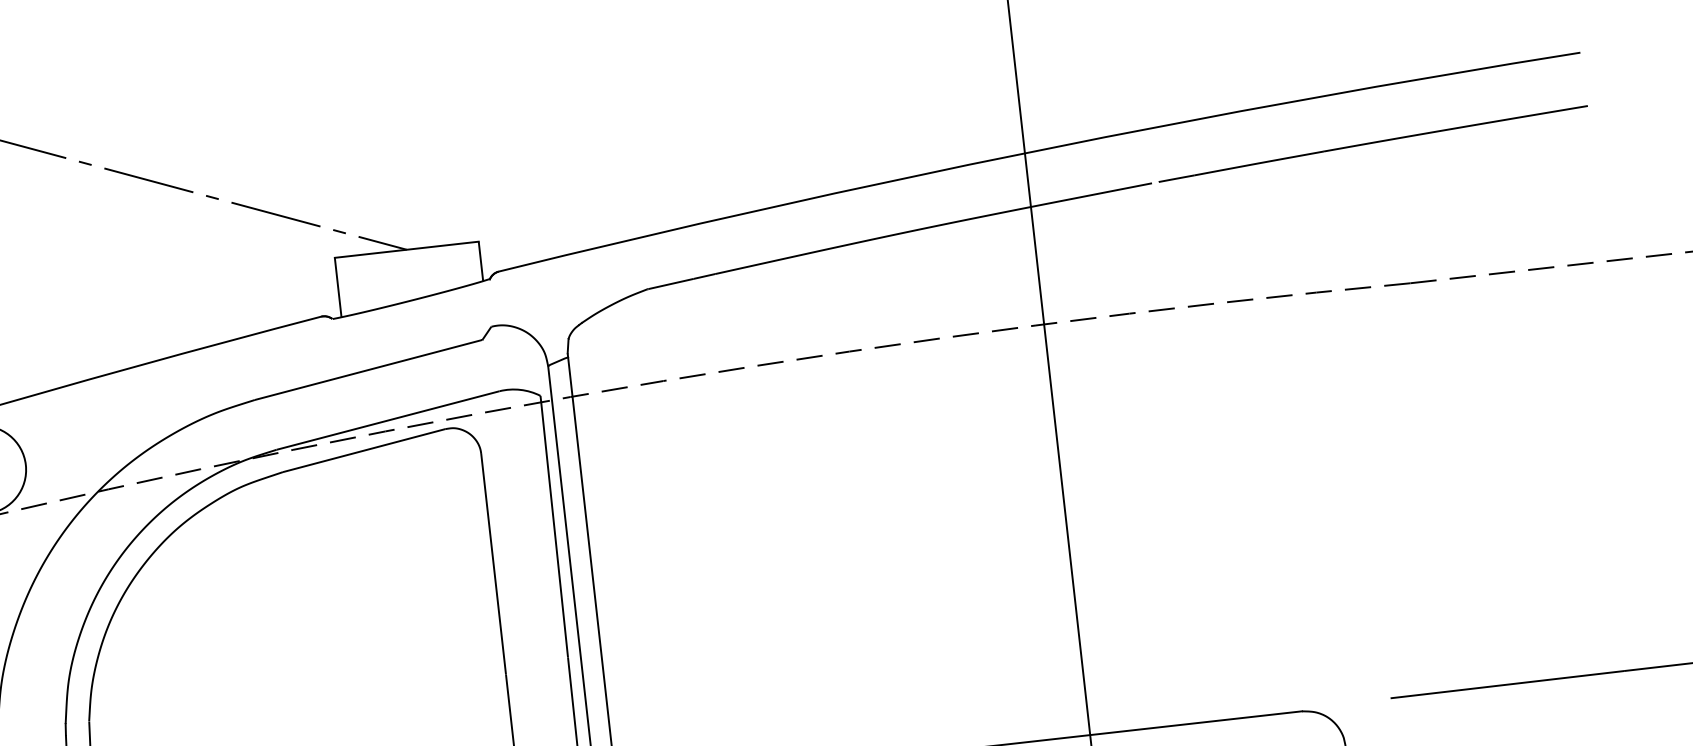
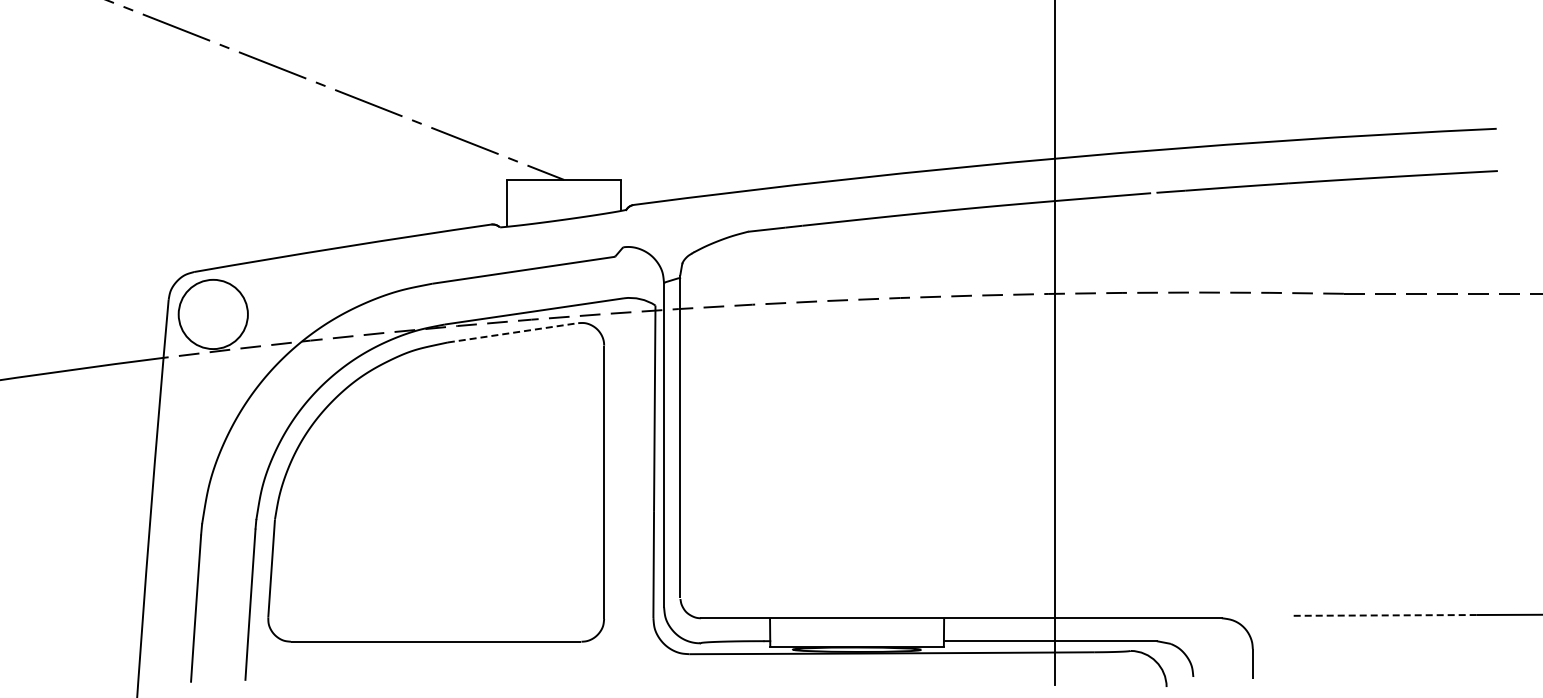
line: (364, 450) -> (513, 332), solid -> dashed
line: (1506, 684) -> (1383, 615), solid -> dashed

